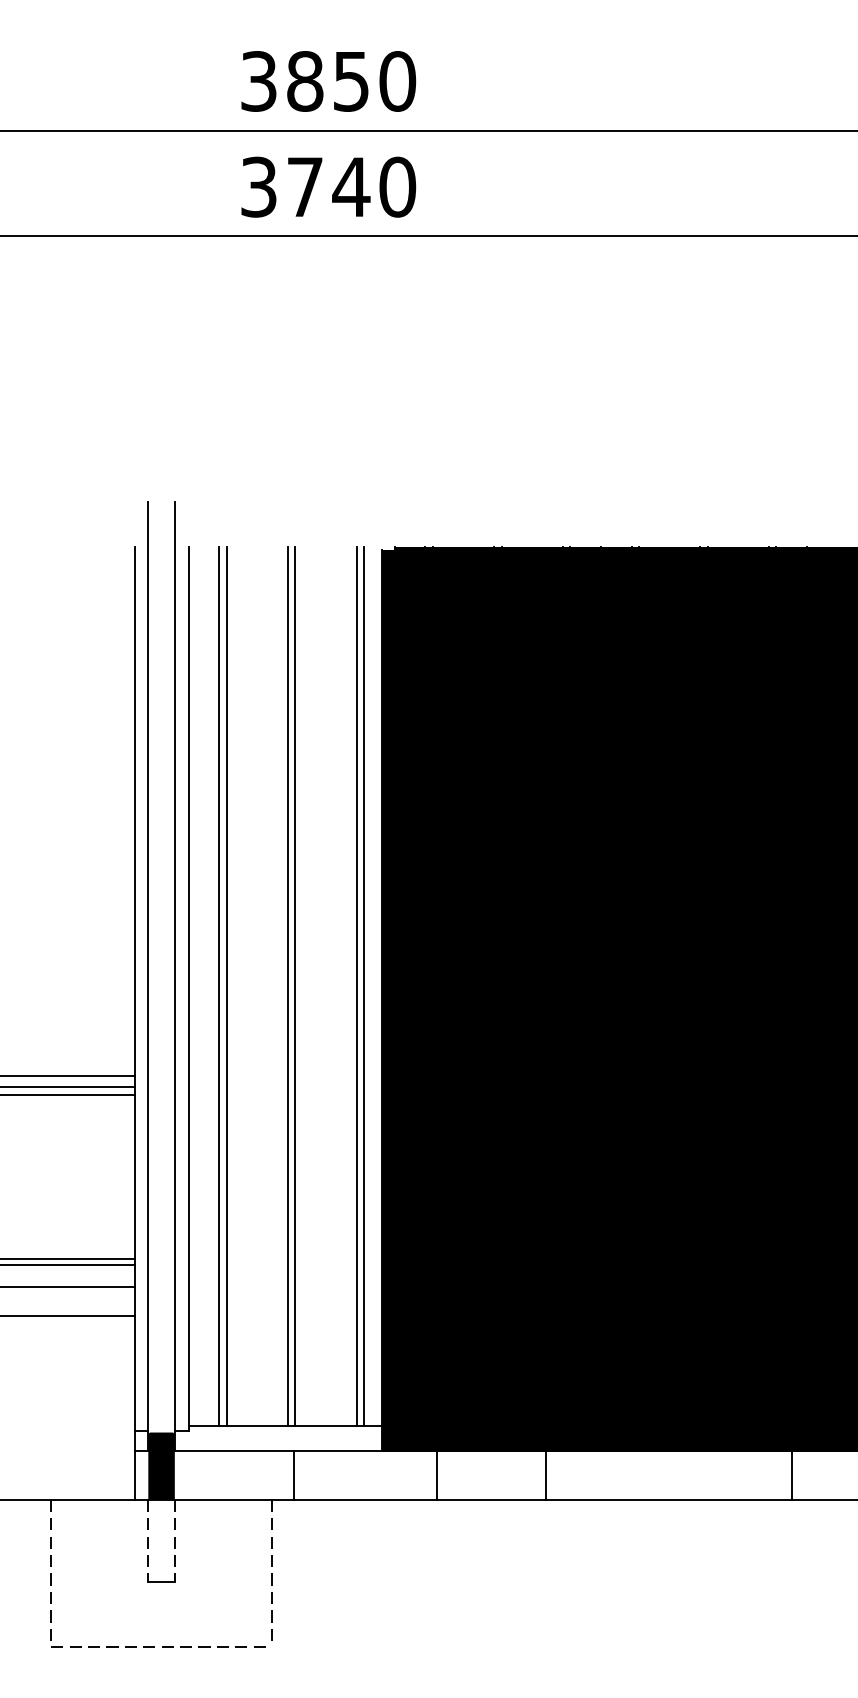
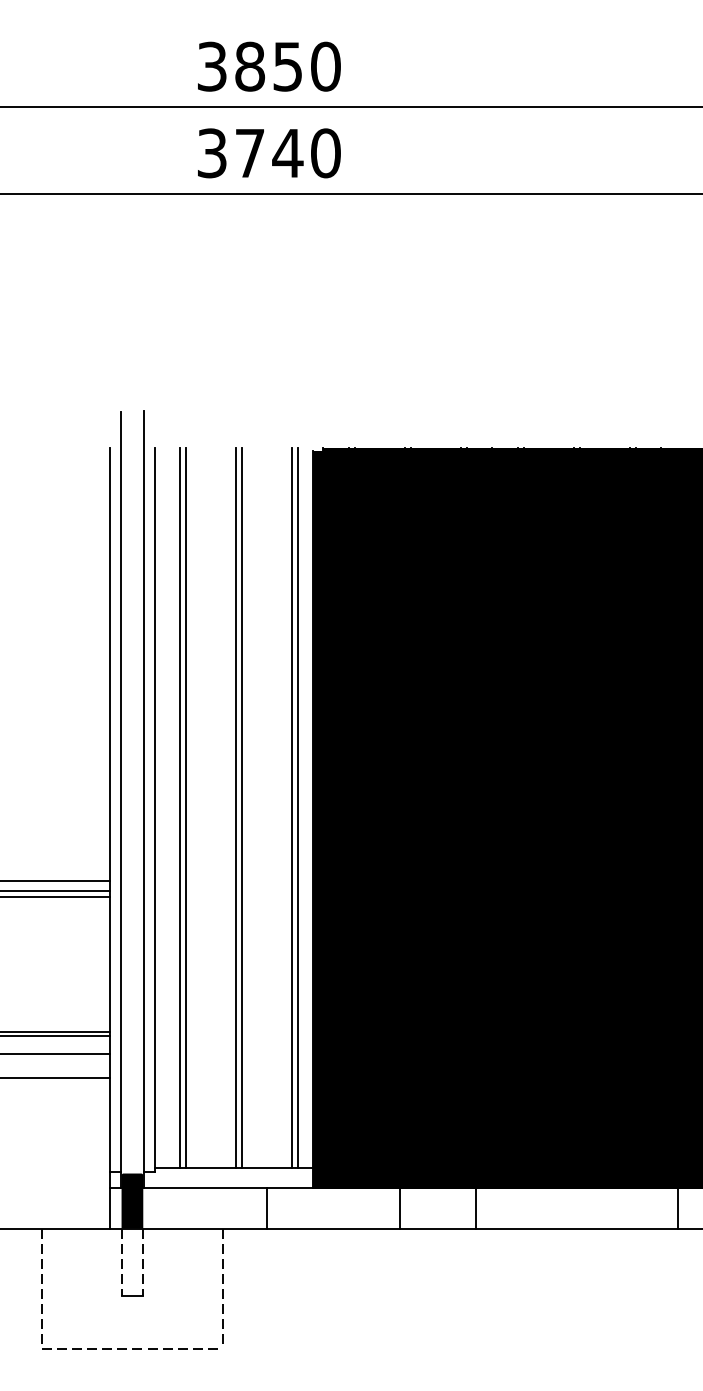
line: (294, 1474) -> (267, 1207), moved
line: (436, 1474) -> (399, 1207), moved
line: (546, 1474) -> (476, 1207), moved
line: (792, 1474) -> (677, 1207), moved

